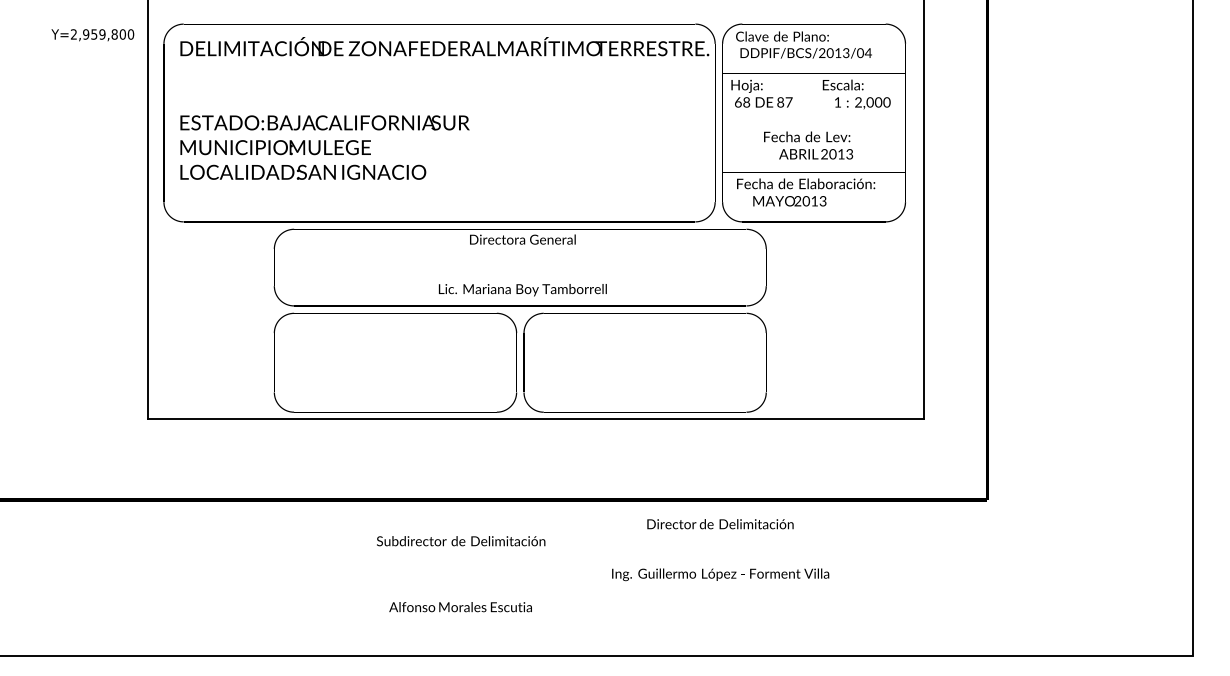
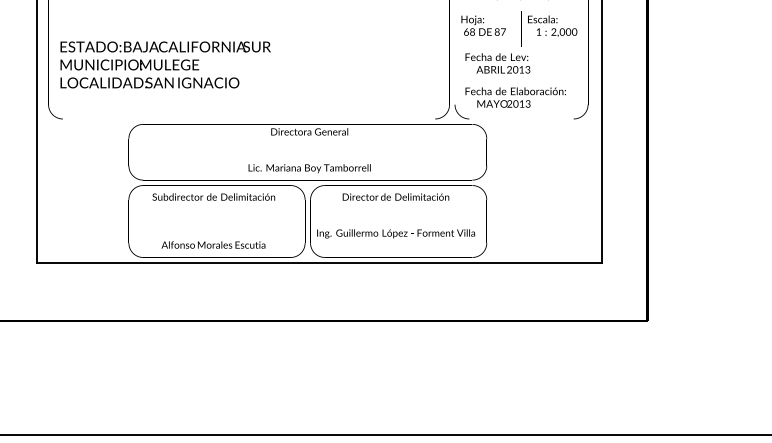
text: (808, 145) -> (497, 63), moved
text: (720, 550) -> (396, 216), moved
text: (461, 574) -> (214, 221), moved

